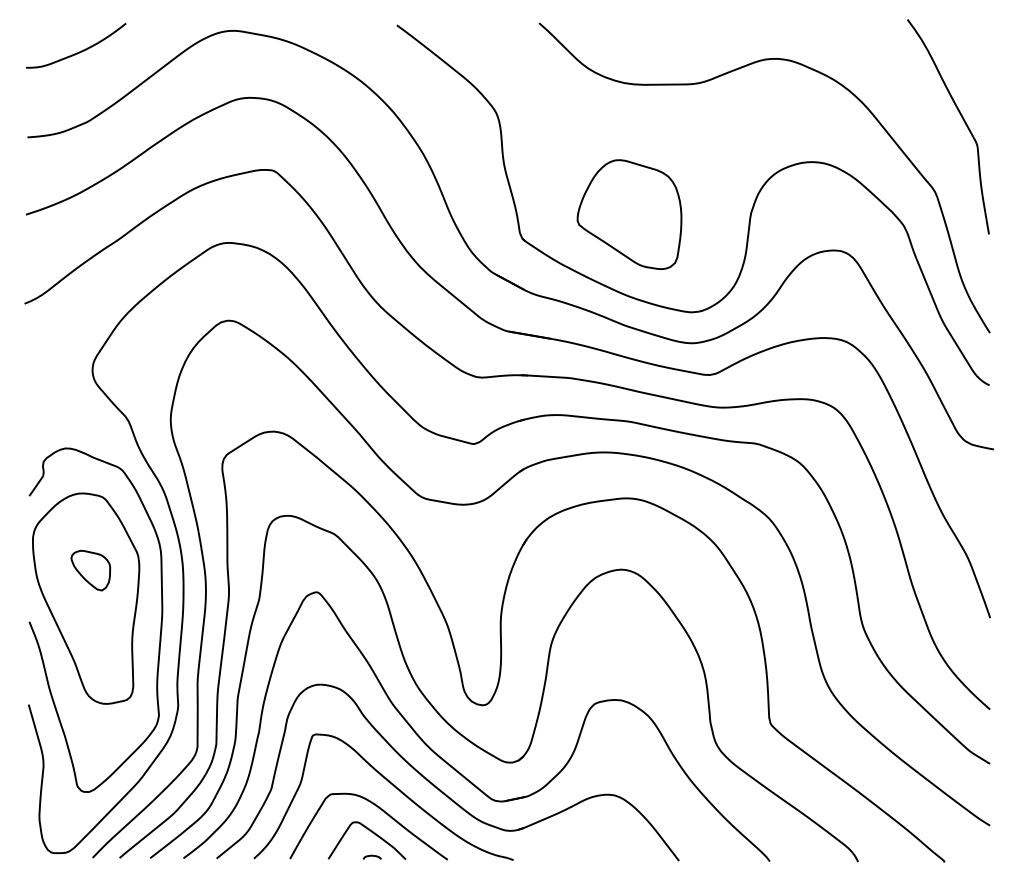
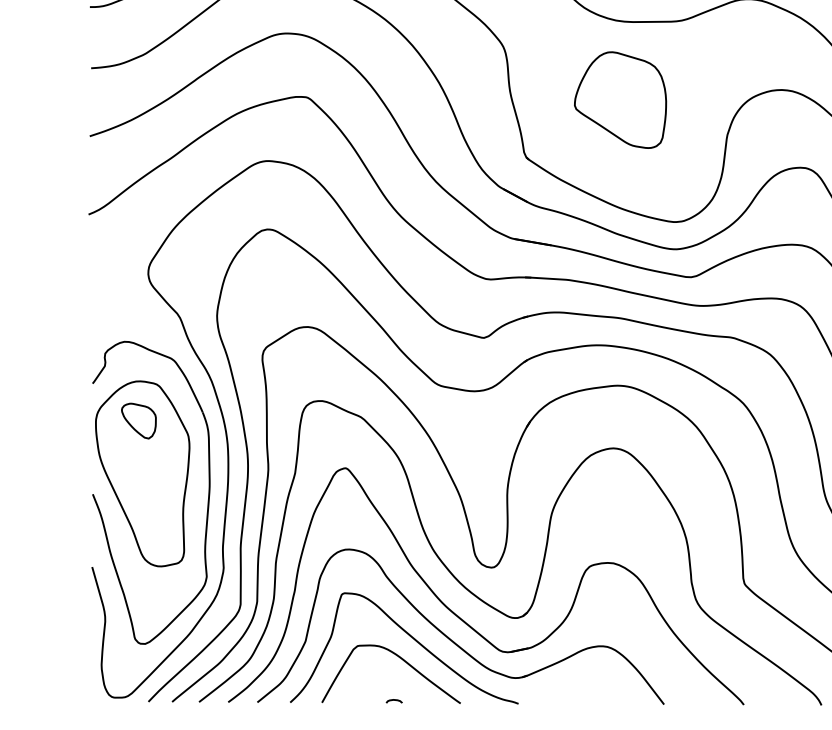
part: (629, 214) -> (620, 100), moved
part: (90, 570) -> (138, 420), moved
curve: (372, 833) -> (394, 680), removed

